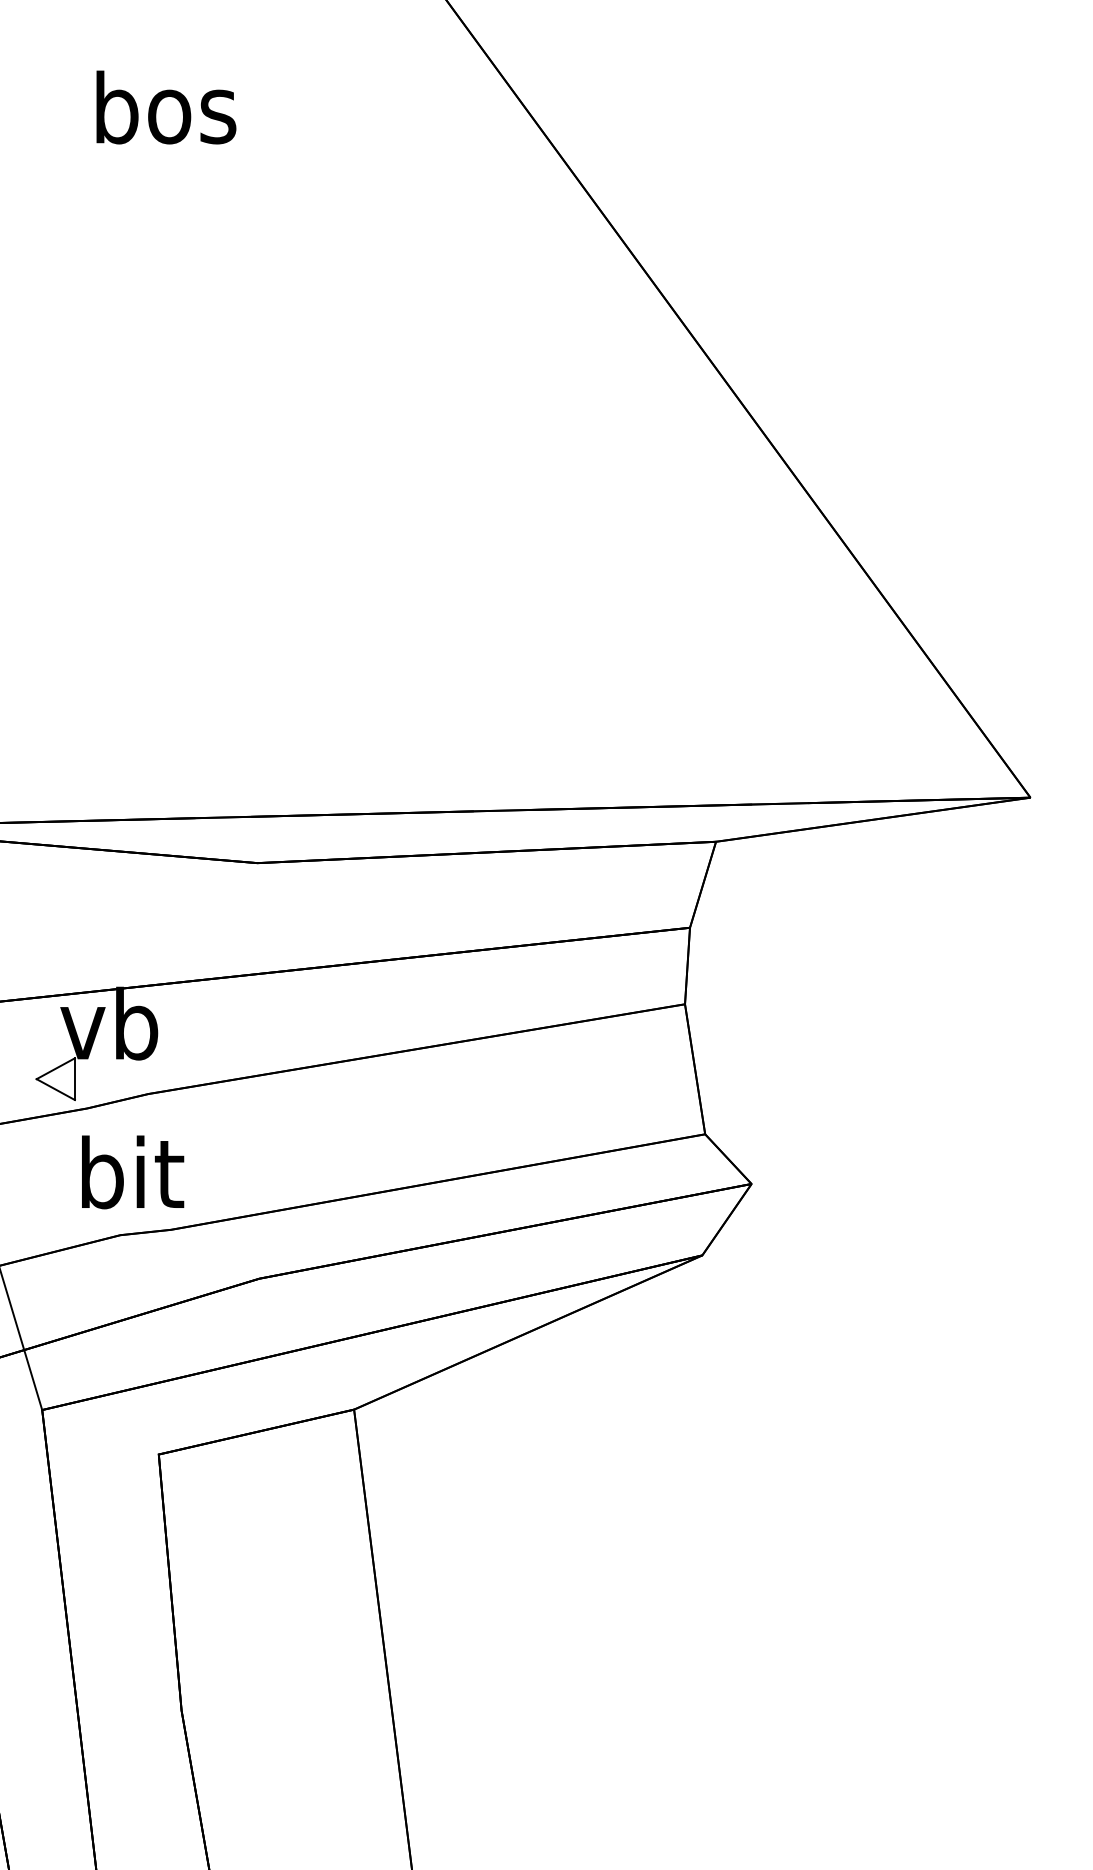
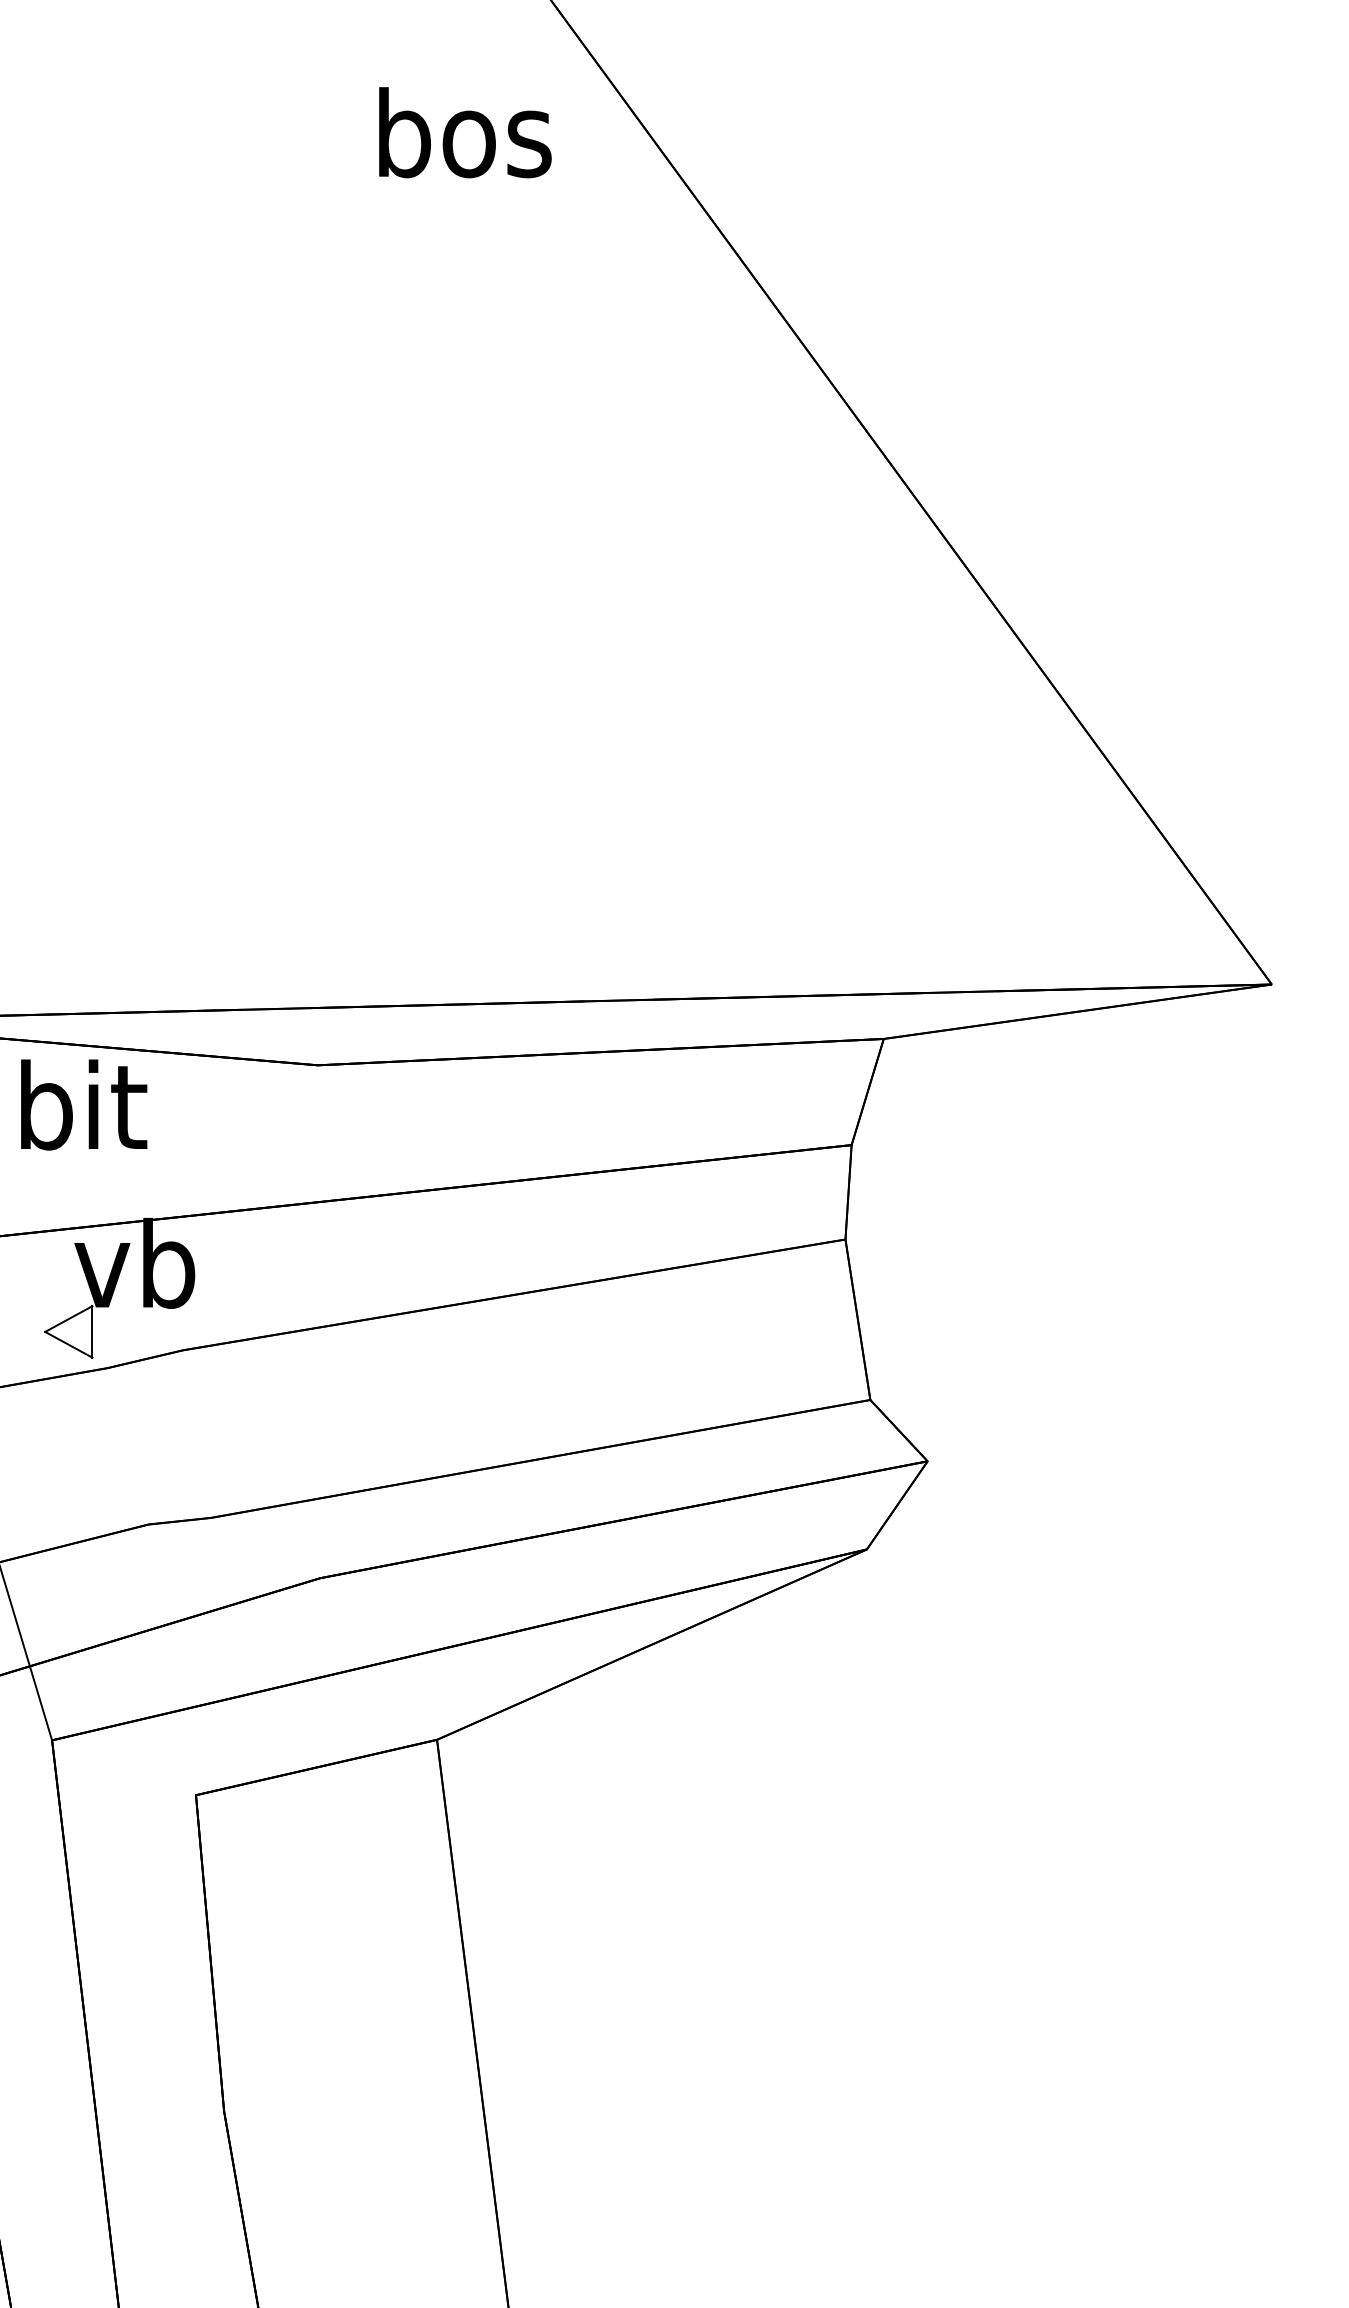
text: (166, 107) -> (465, 132), moved
text: (133, 1171) -> (84, 1104), moved

